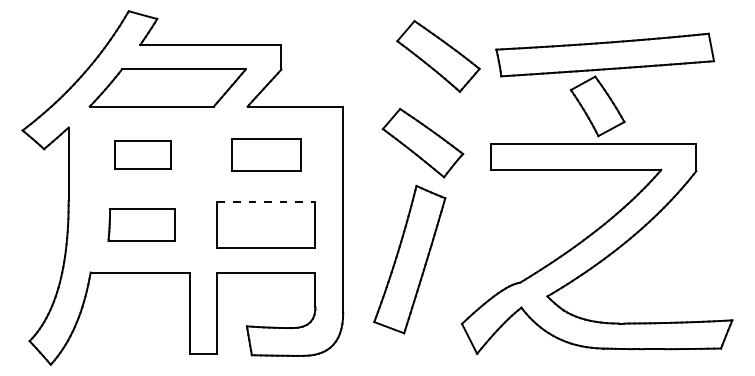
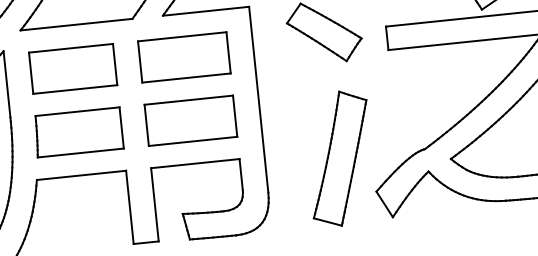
part: (142, 154) -> (72, 68), size x1.67
part: (265, 154) -> (183, 57), size x1.43
line: (266, 202) -> (188, 100), dashed -> solid
part: (141, 224) -> (78, 131), size x1.43
part: (409, 259) -> (339, 158), moved

